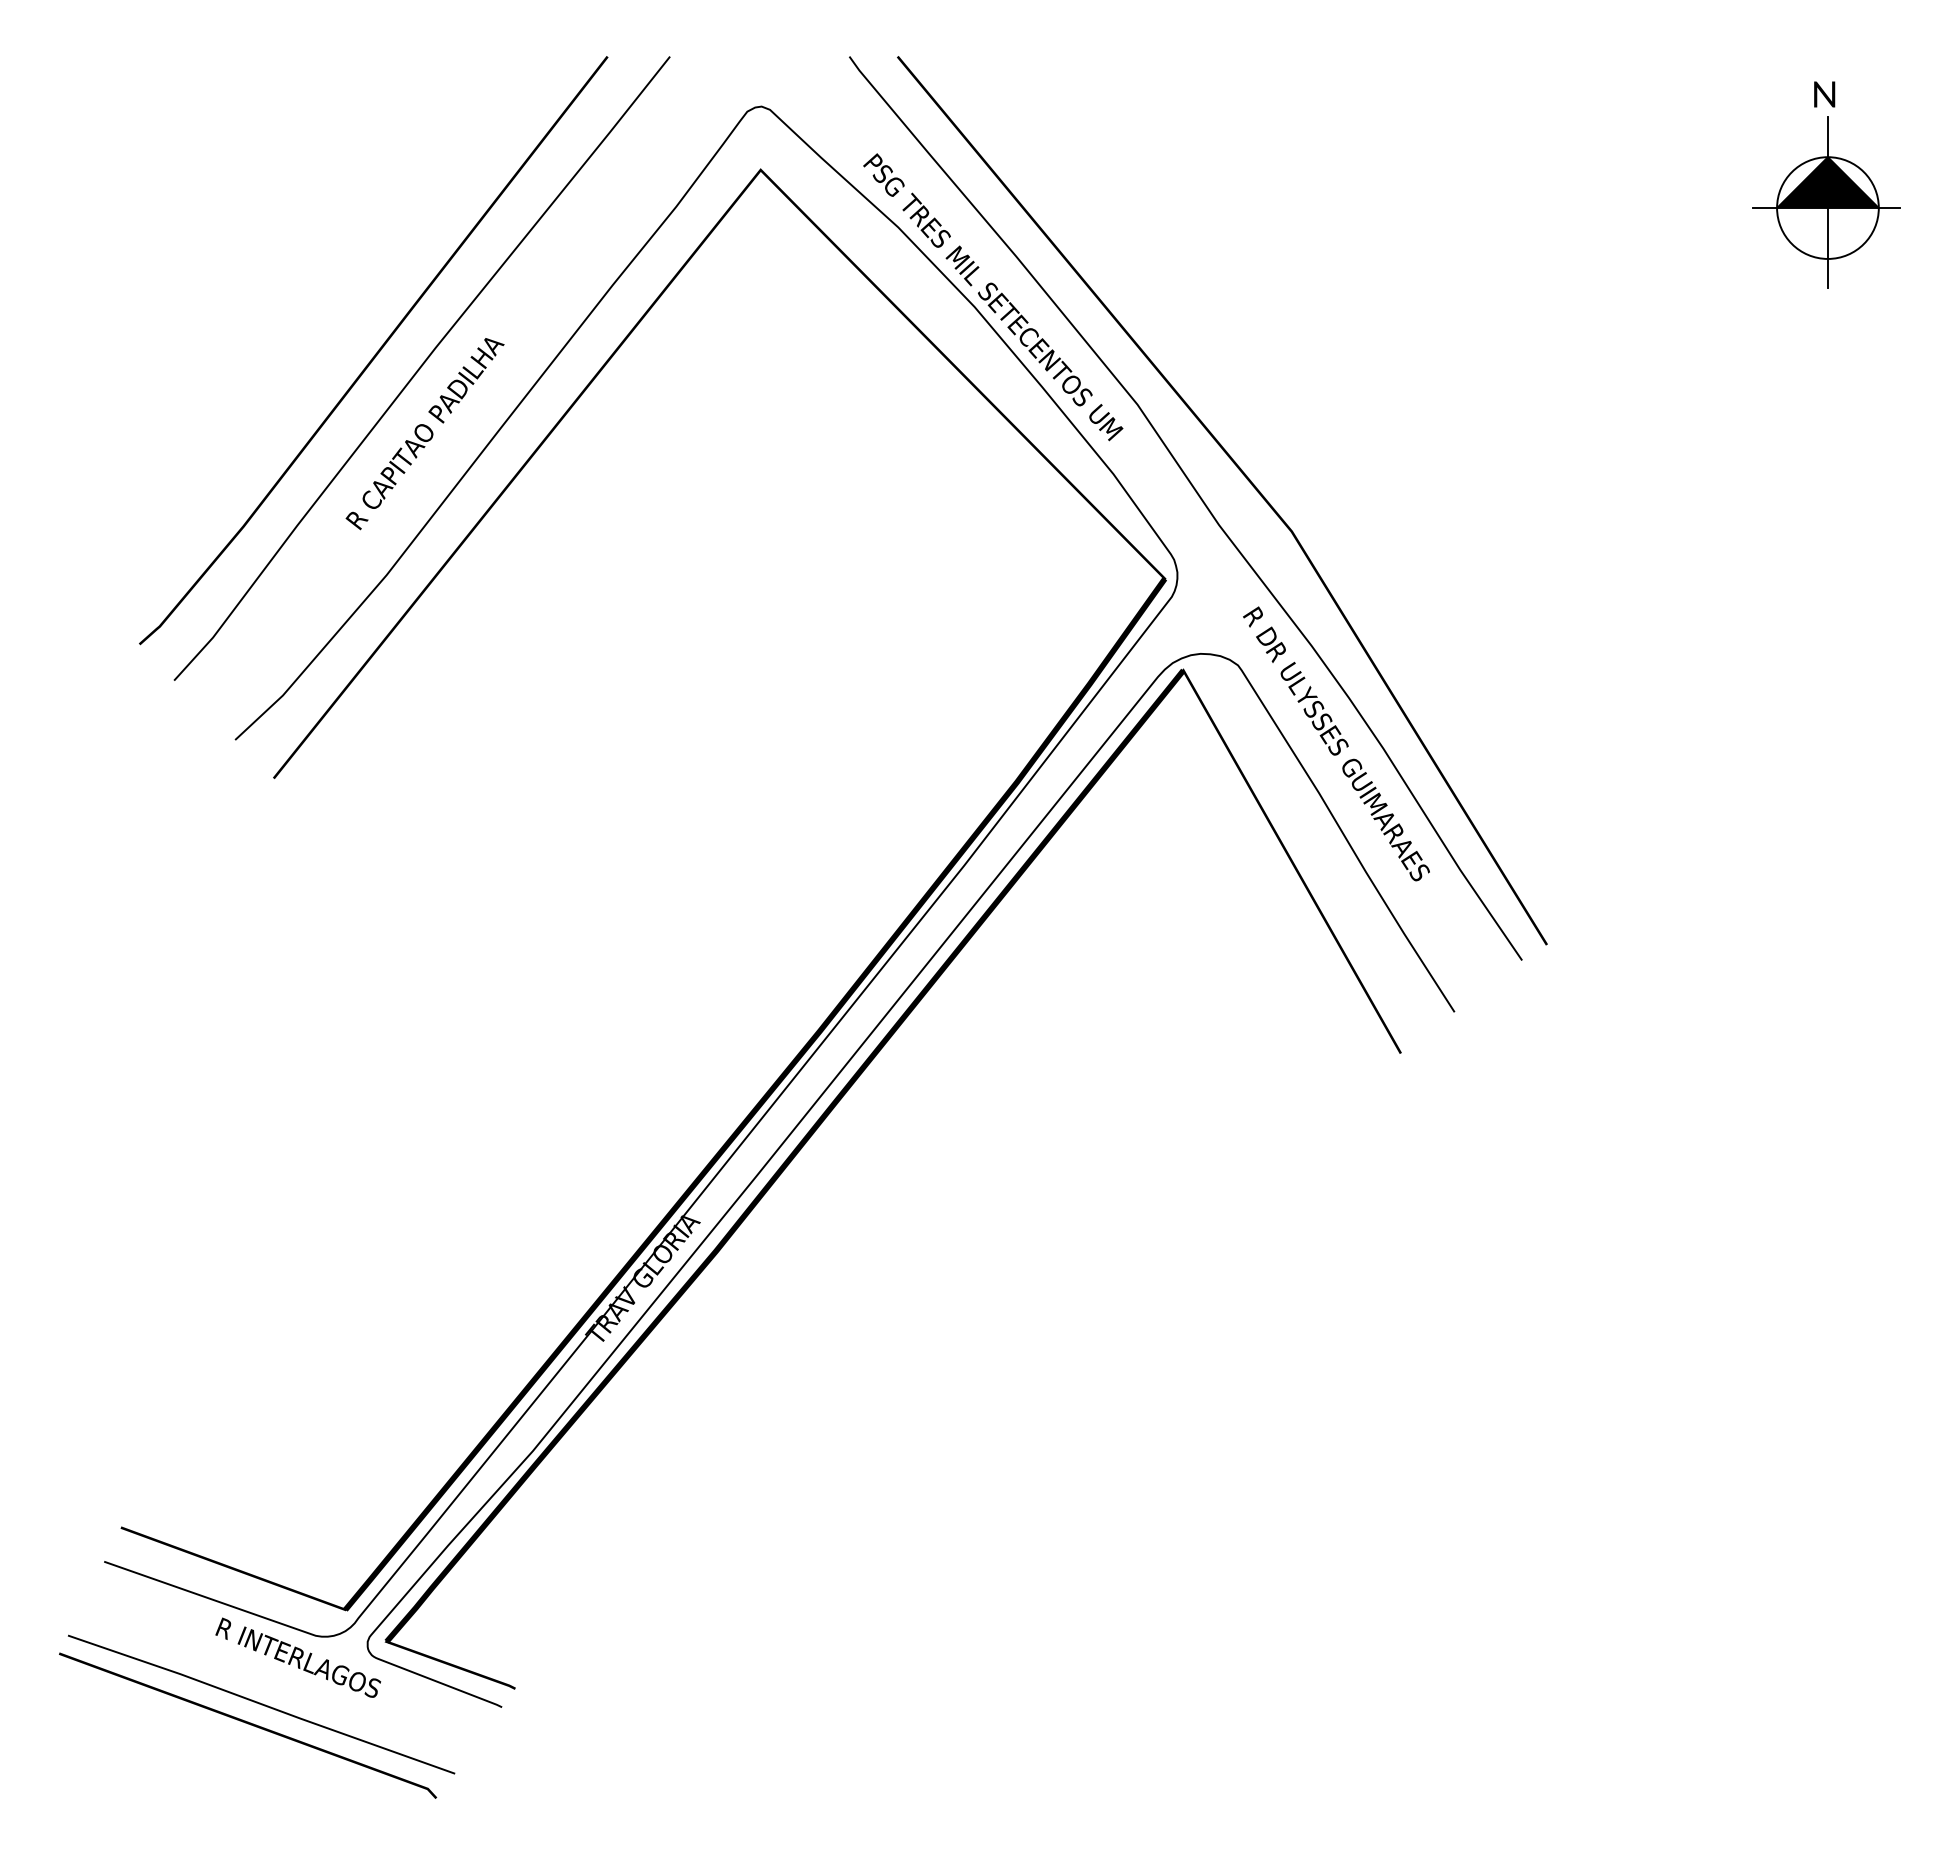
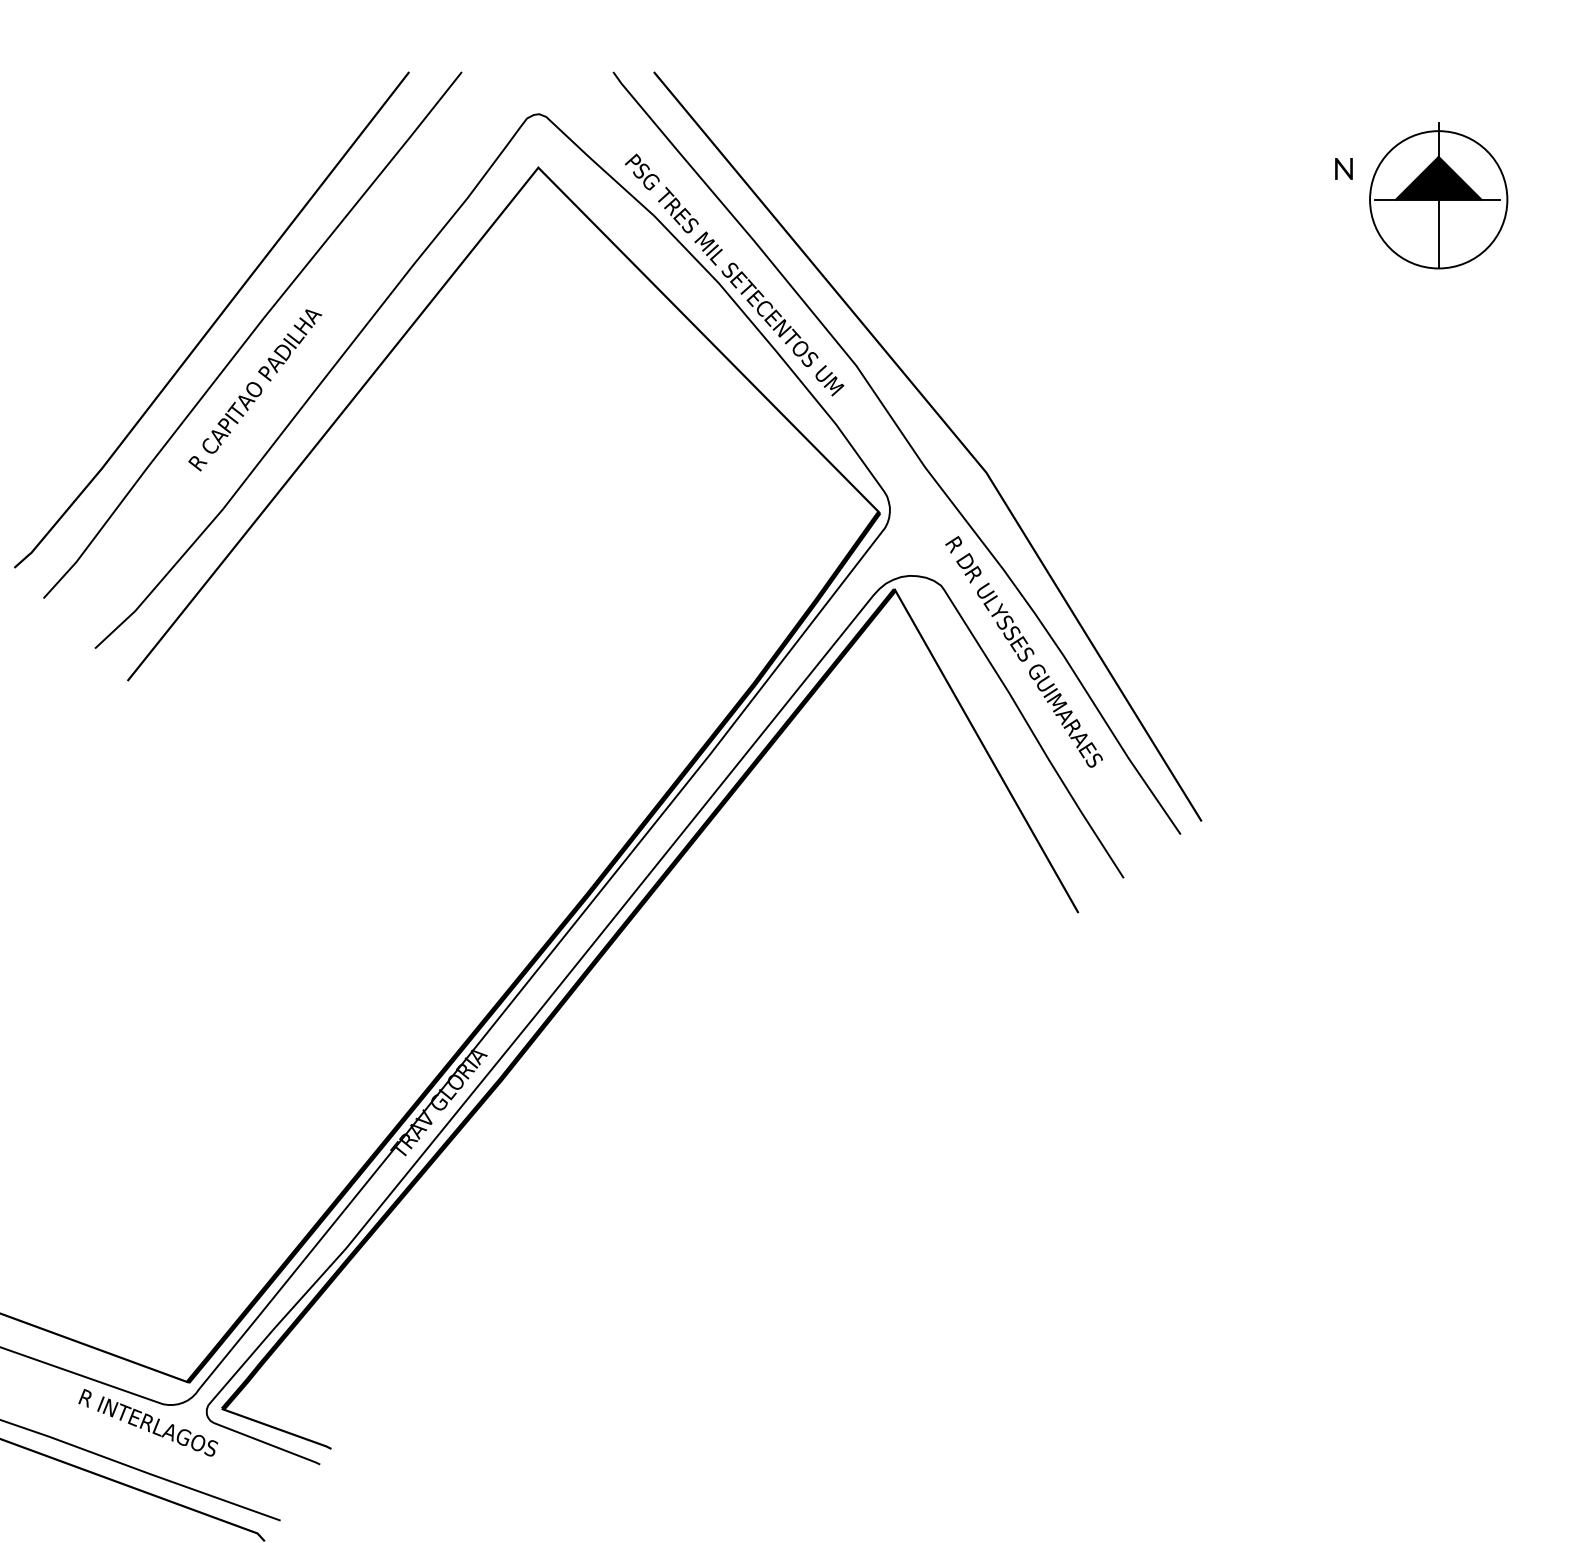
text: (1824, 94) -> (1343, 168), moved
circle: (1827, 207) -> (1438, 199), size x1.6

